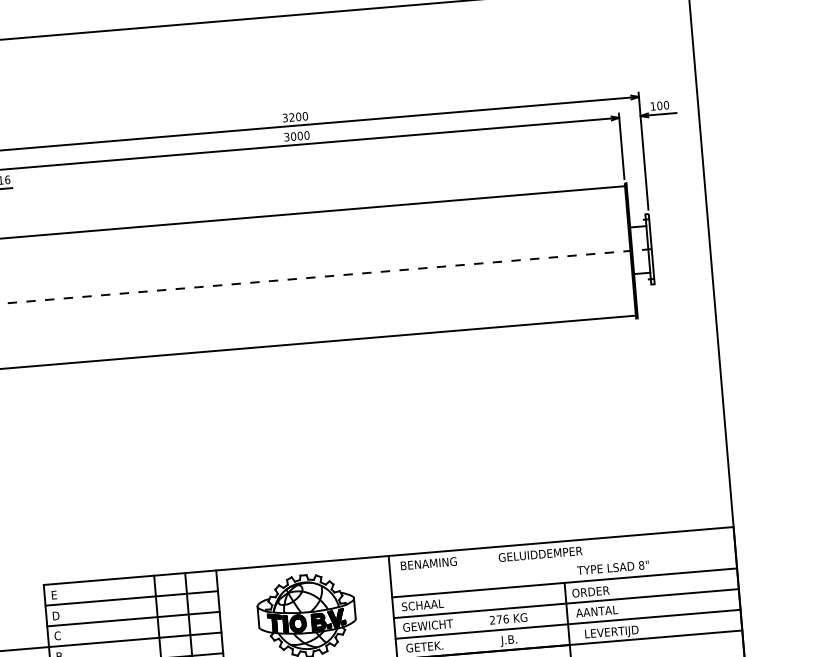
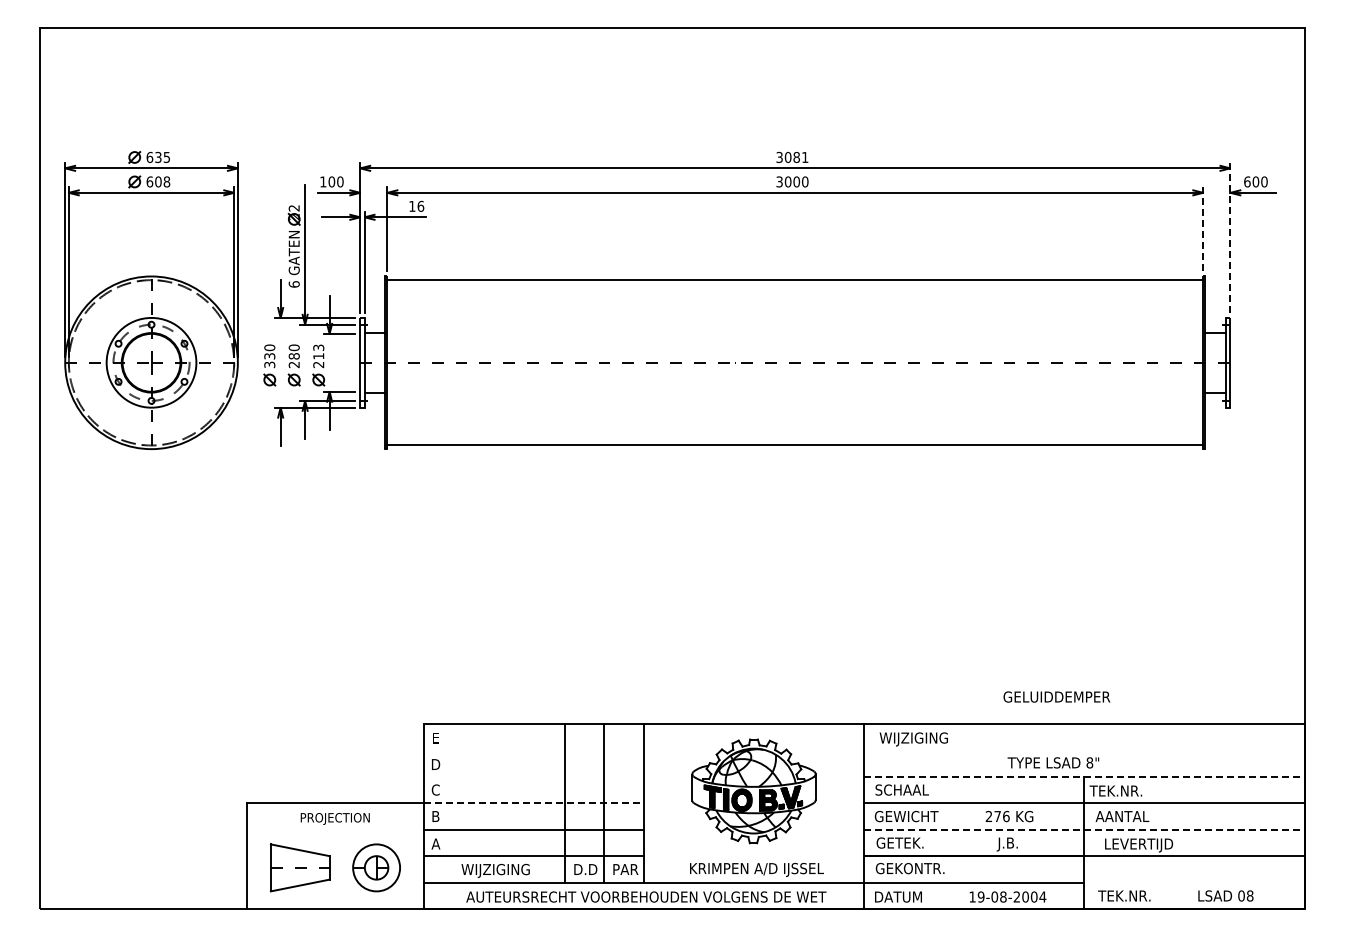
text: (653, 106) -> (1247, 181), 100 -> 600
text: (298, 116) -> (796, 156), 3200 -> 3081
line: (621, 146) -> (1203, 229), solid -> dashed
line: (643, 151) -> (1230, 237), solid -> dashed
text: (540, 553) -> (1056, 696), moved
text: (428, 564) -> (913, 739), BENAMING -> WIJZIGING
text: (613, 567) -> (1053, 762), moved
line: (564, 582) -> (1084, 776), solid -> dashed
text: (589, 591) -> (1115, 790), ORDER -> TEK.NR.
line: (131, 598) -> (533, 750), removed
line: (133, 618) -> (533, 776), removed
line: (568, 624) -> (1084, 829), solid -> dashed
line: (135, 639) -> (534, 803), solid -> dashed

